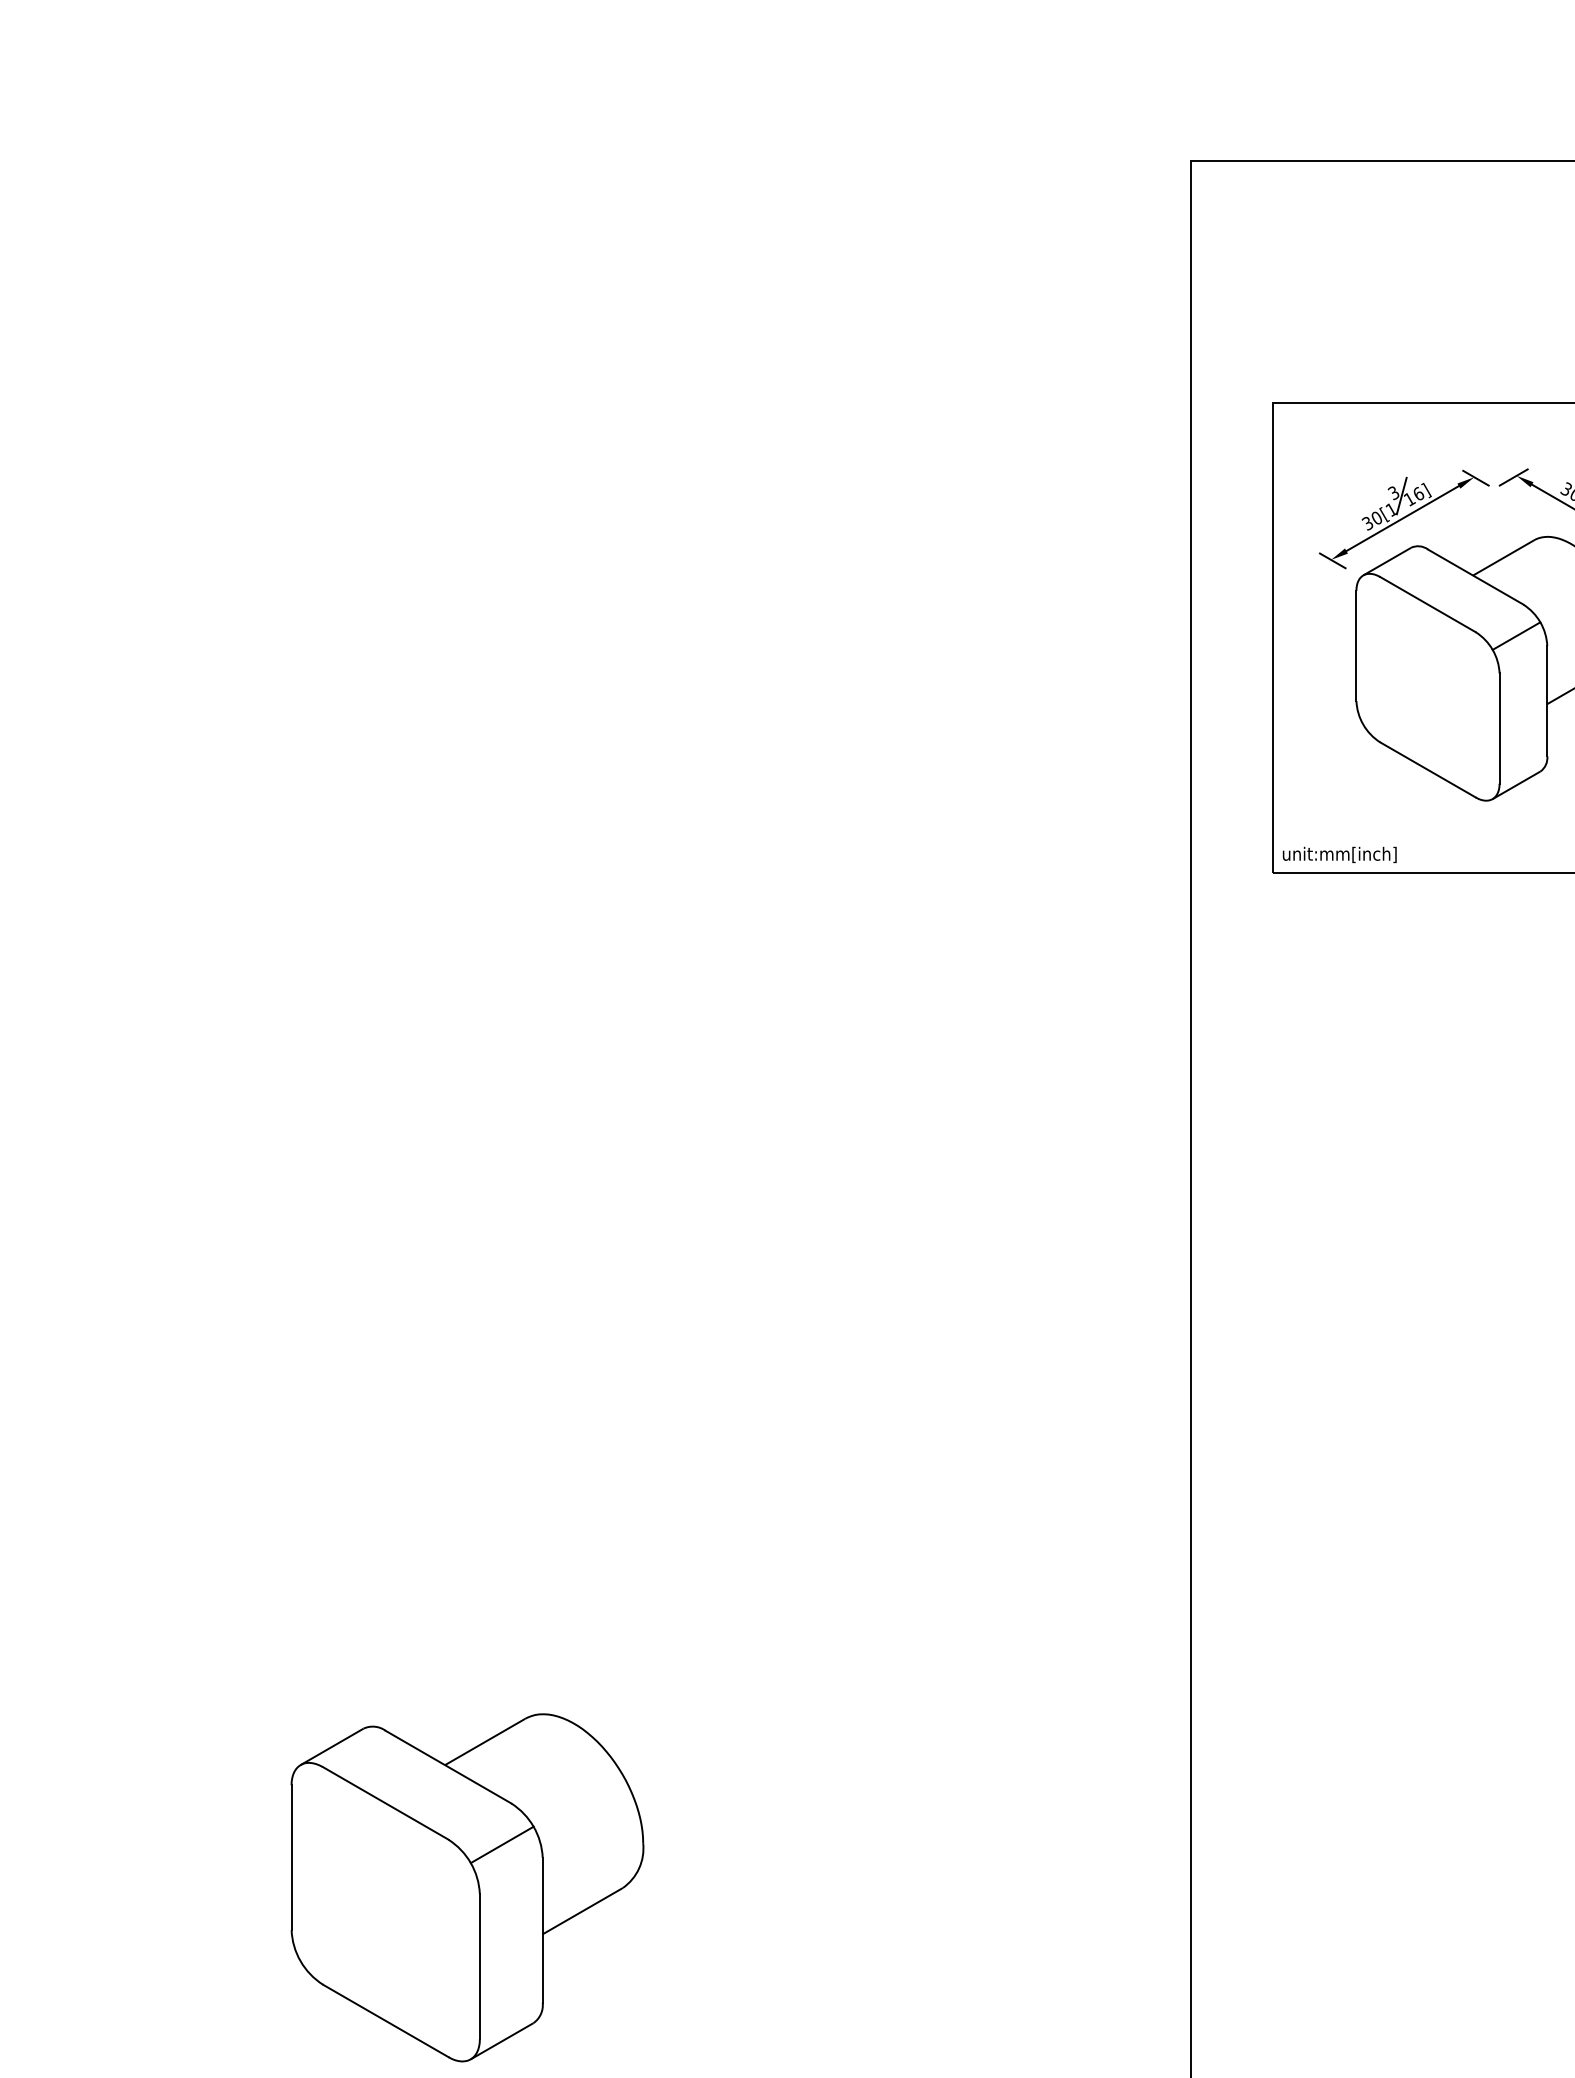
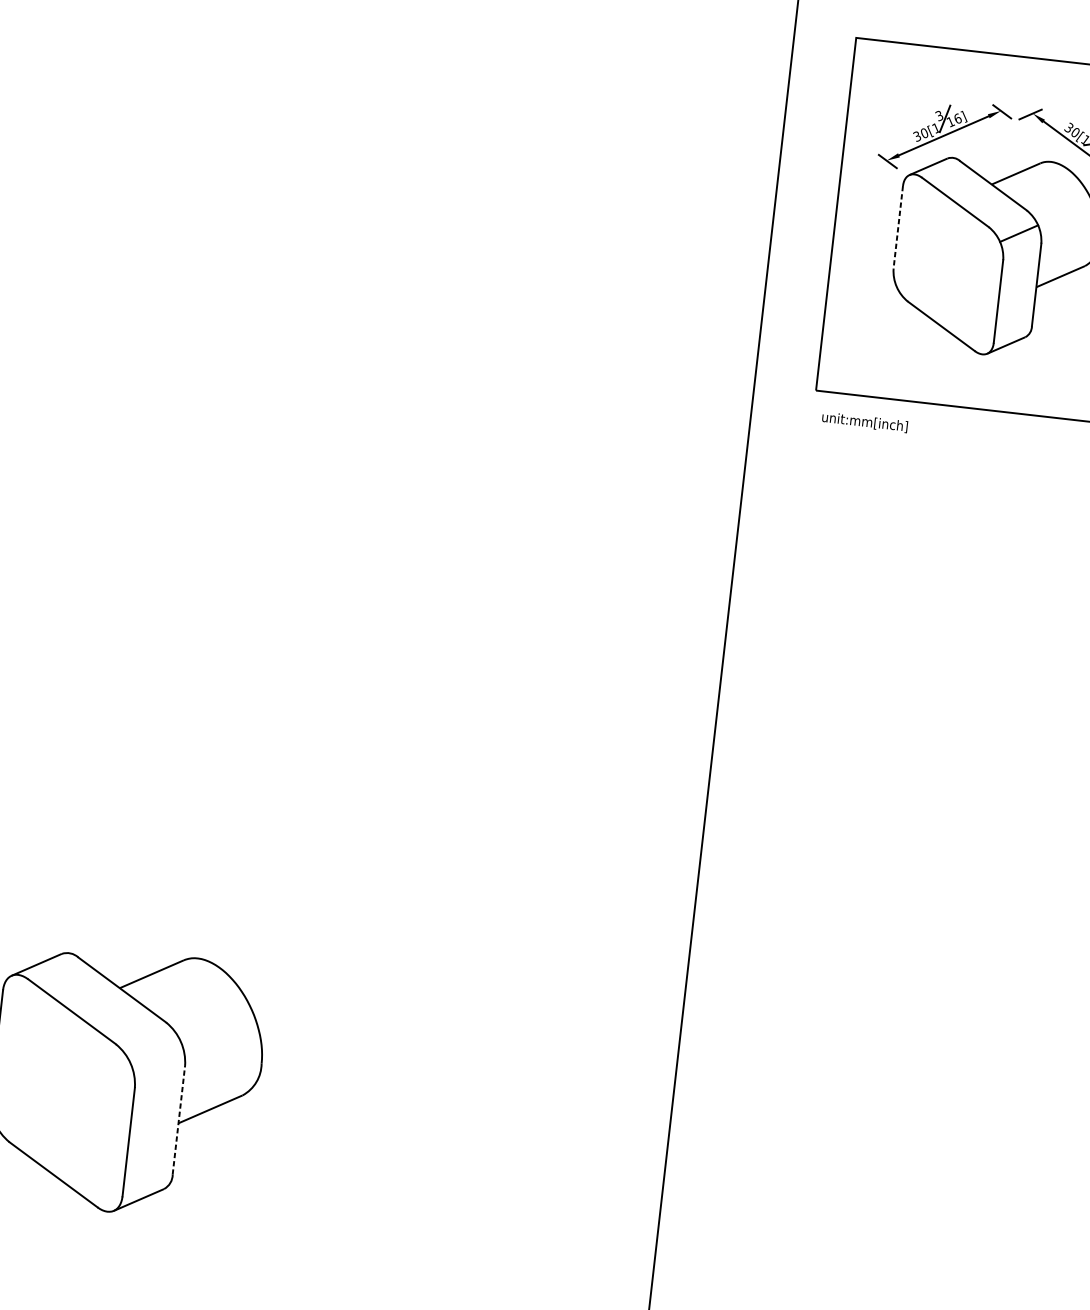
line: (1356, 646) -> (898, 227), solid -> dashed
text: (1339, 854) -> (864, 422), moved
line: (501, 1844) -> (155, 1052), removed
line: (542, 1930) -> (178, 1120), solid -> dashed

